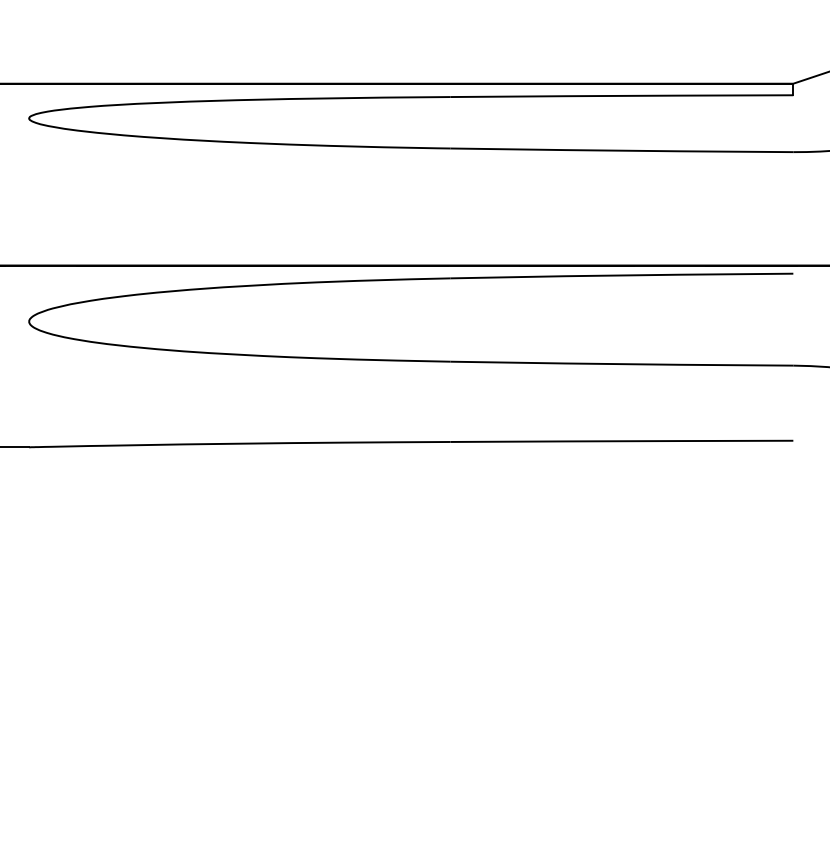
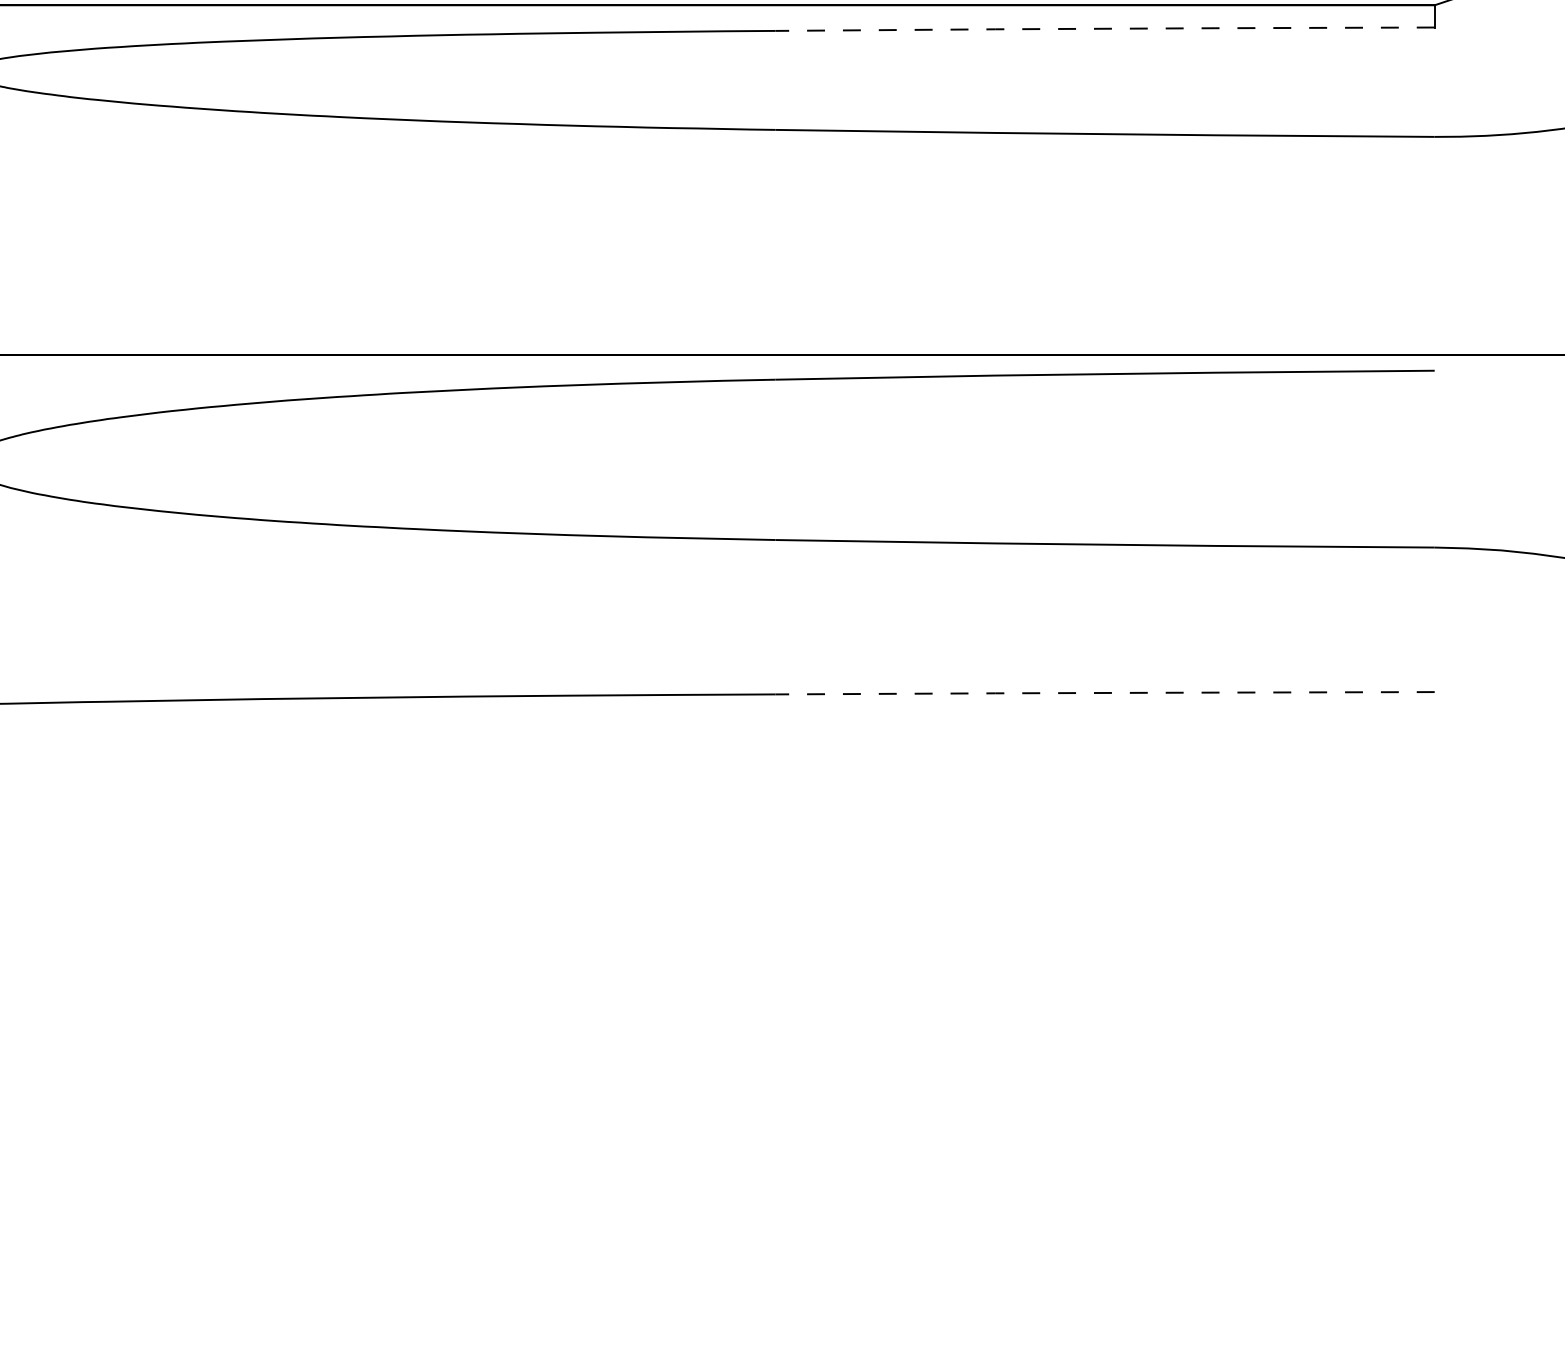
line: (621, 95) -> (1104, 27), solid -> dashed
line: (621, 441) -> (1104, 693), solid -> dashed

